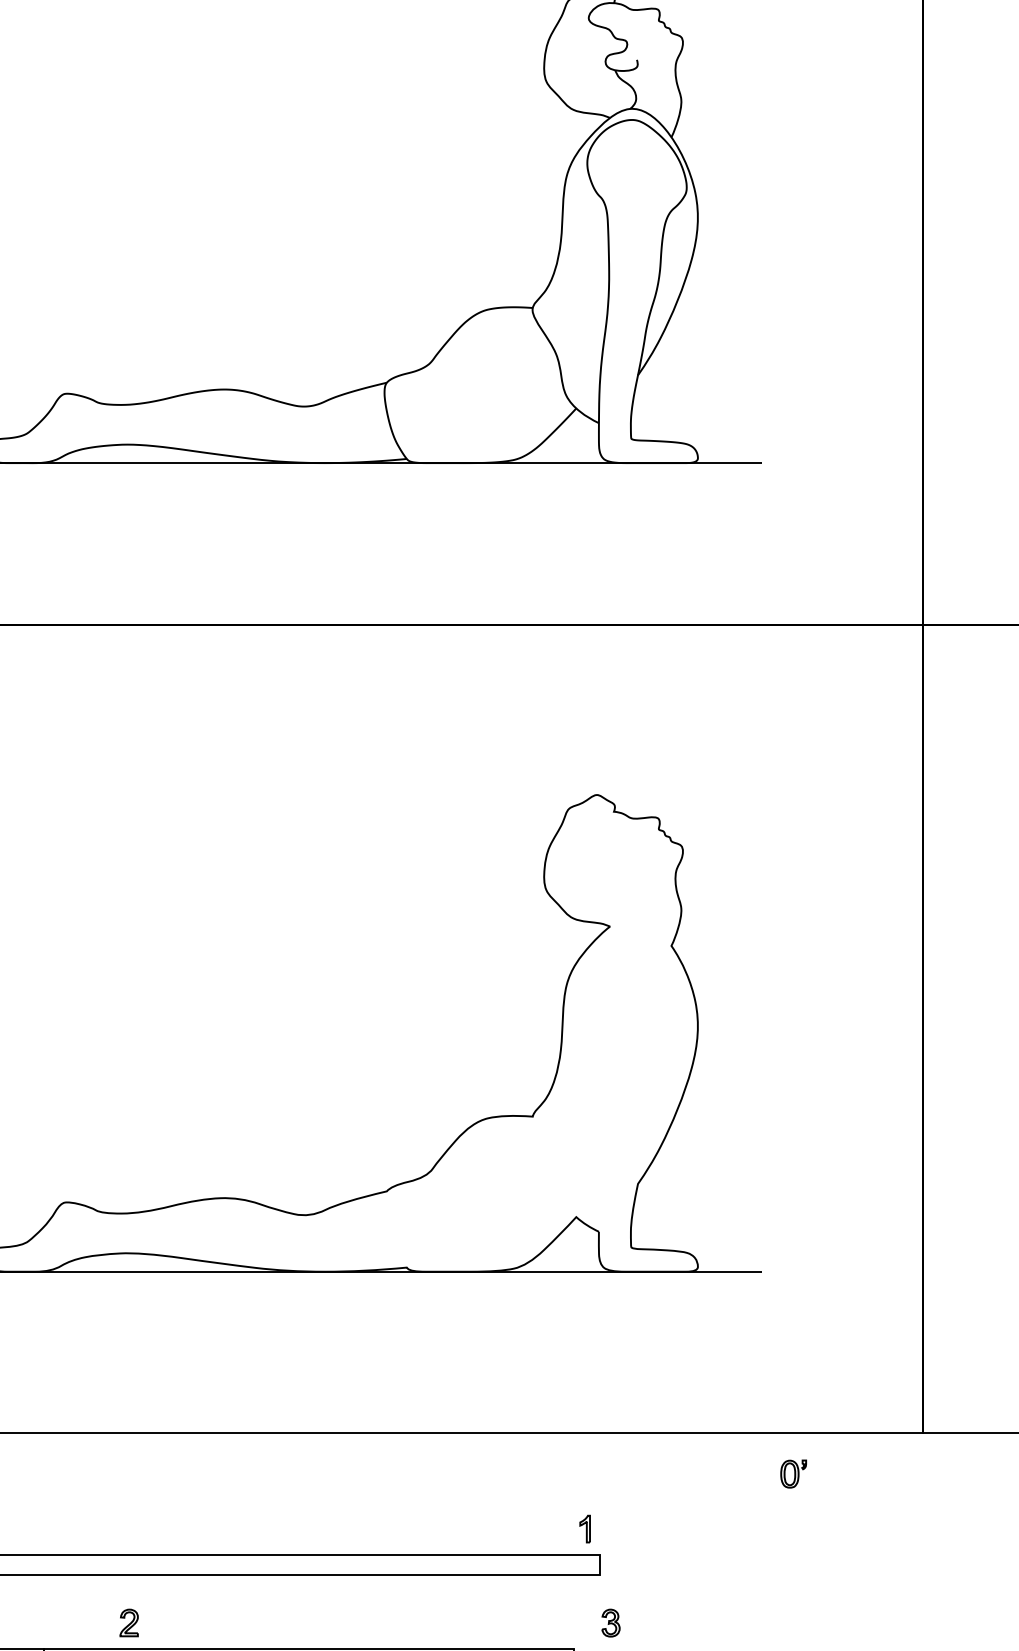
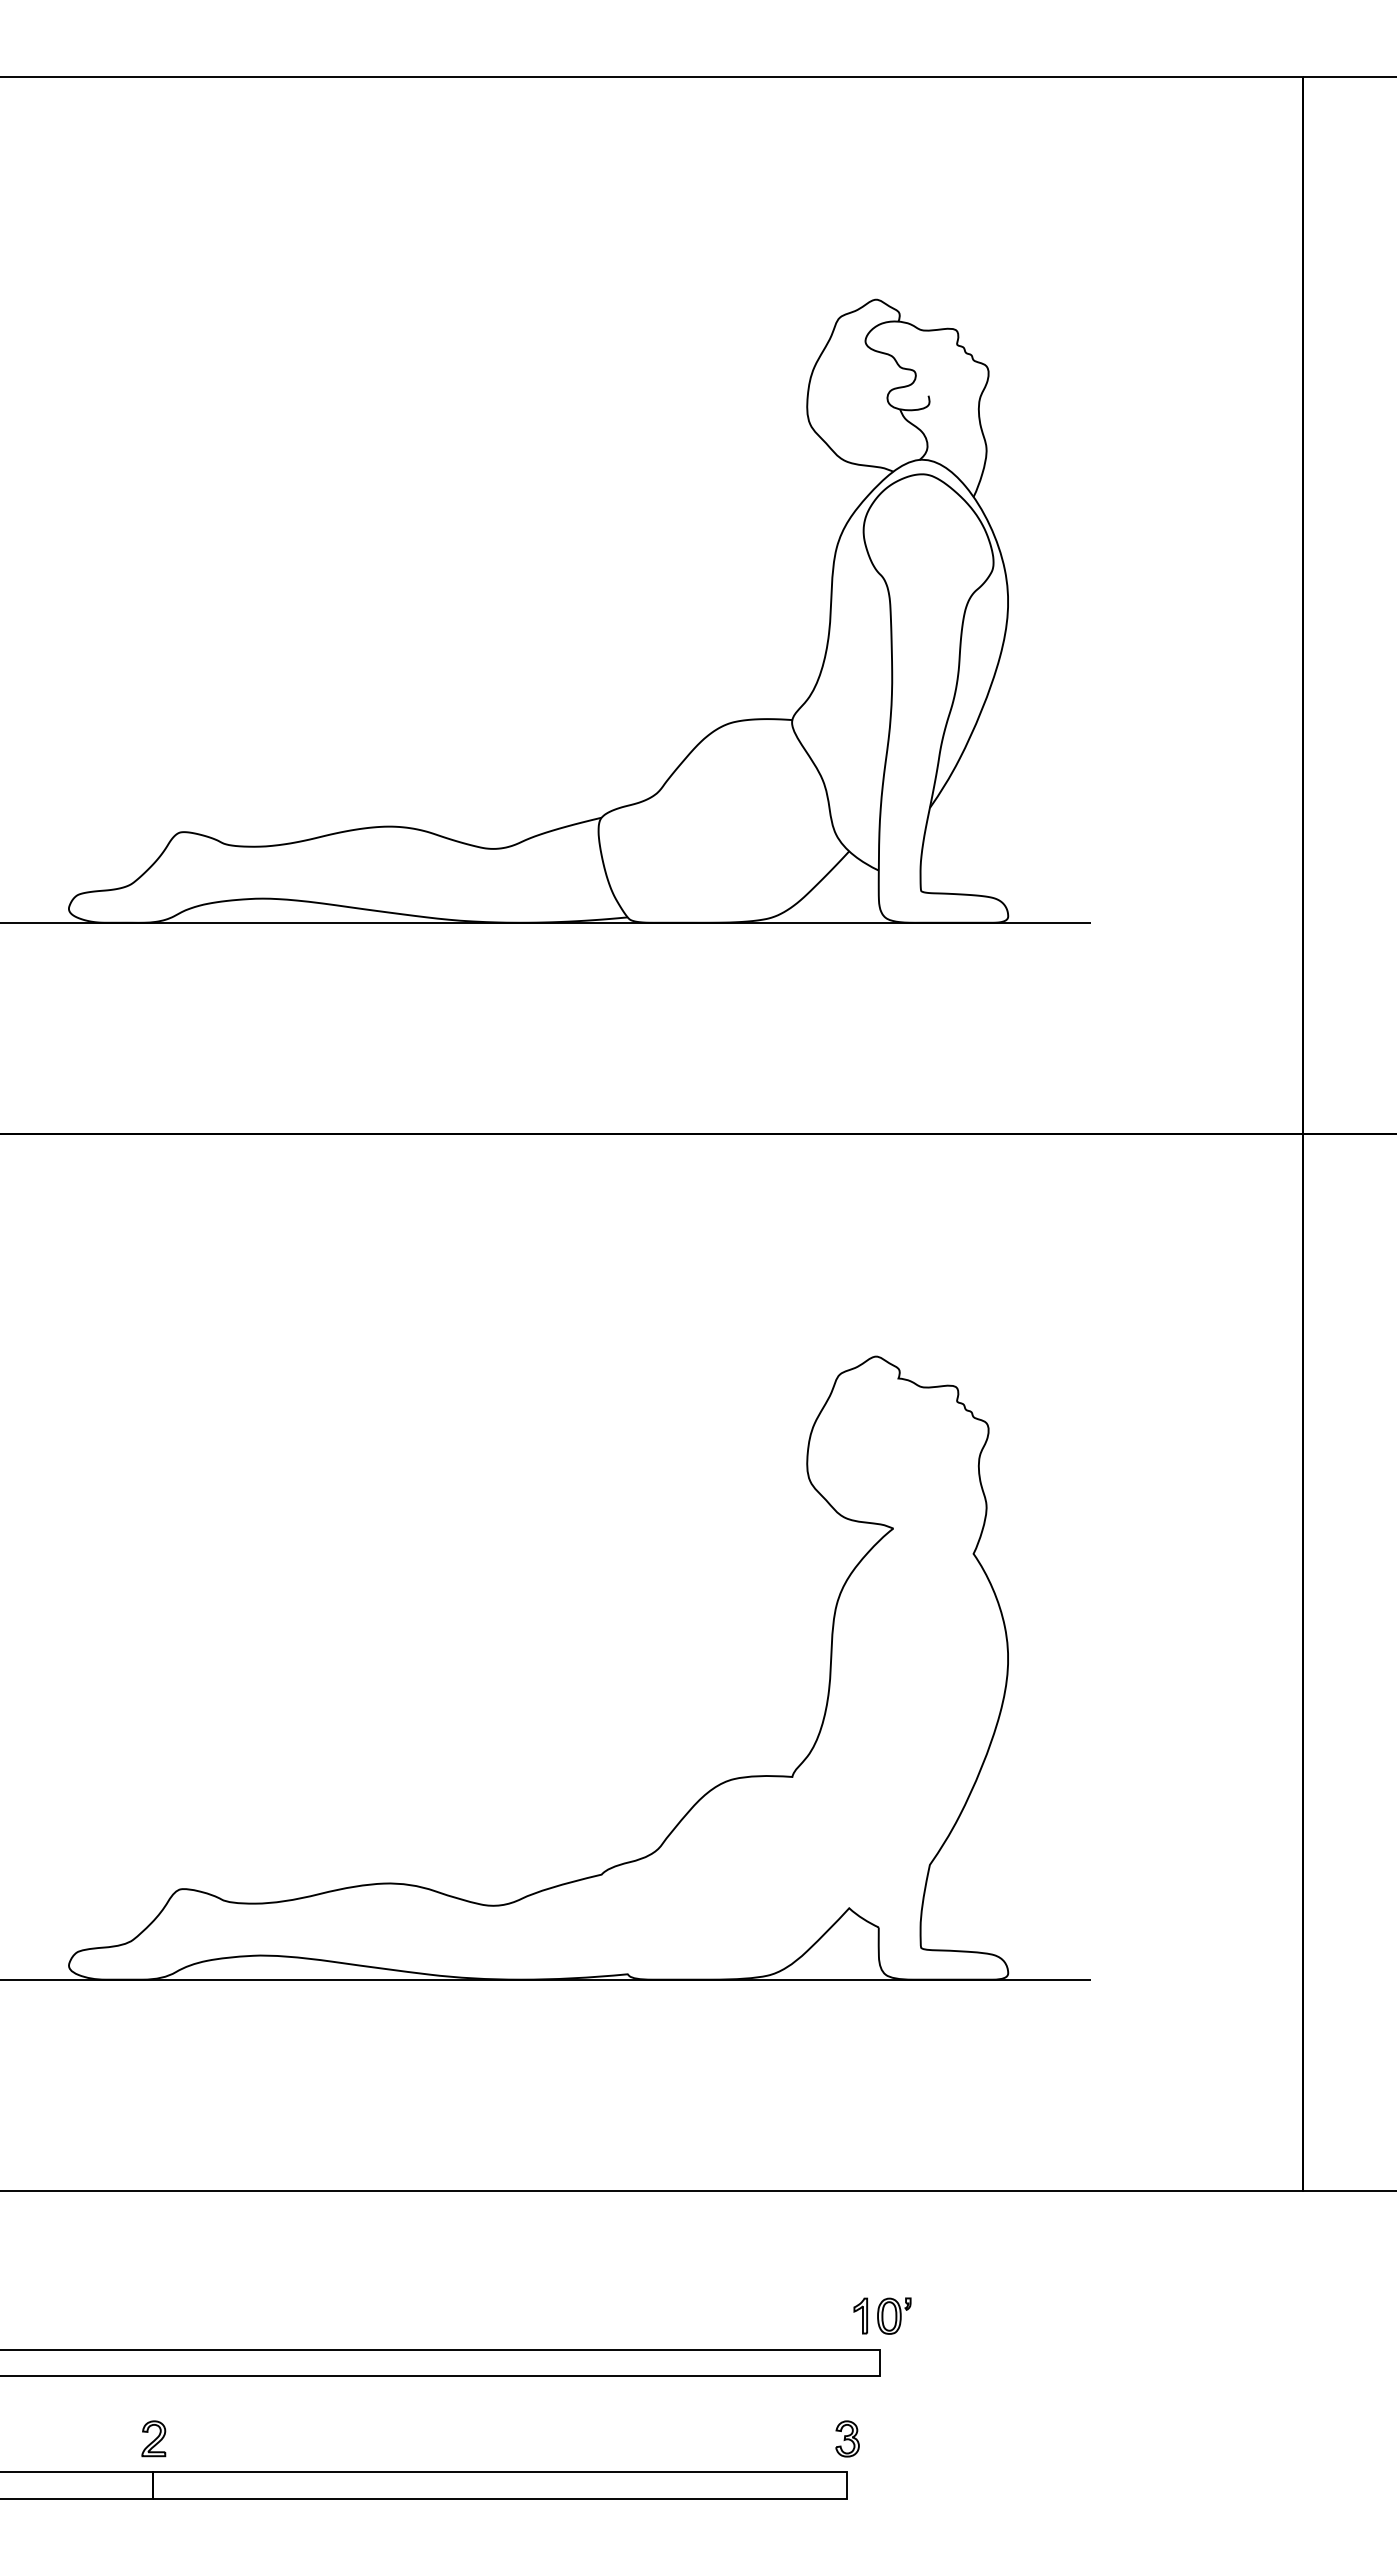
part: (793, 1473) -> (894, 2315), moved
part: (128, 1622) -> (153, 2438), moved
part: (610, 1622) -> (847, 2438), moved

